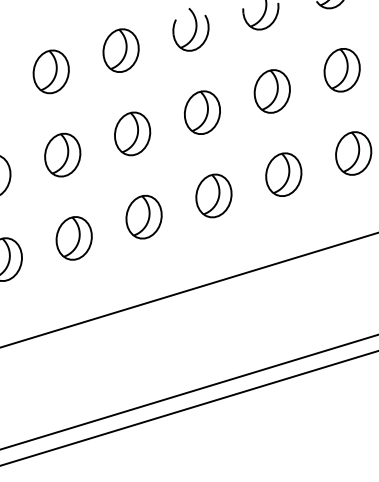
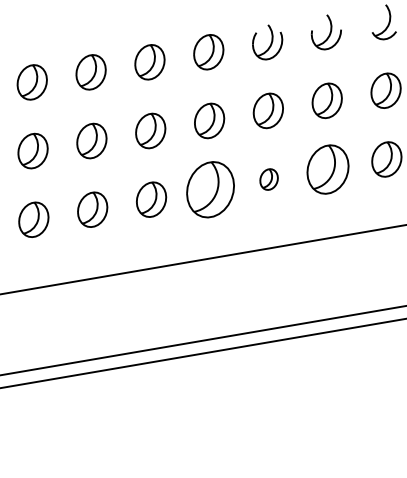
part: (283, 174) -> (327, 169), size x1.4
part: (213, 195) -> (268, 179), size x0.6
part: (143, 217) -> (209, 189), size x1.6

